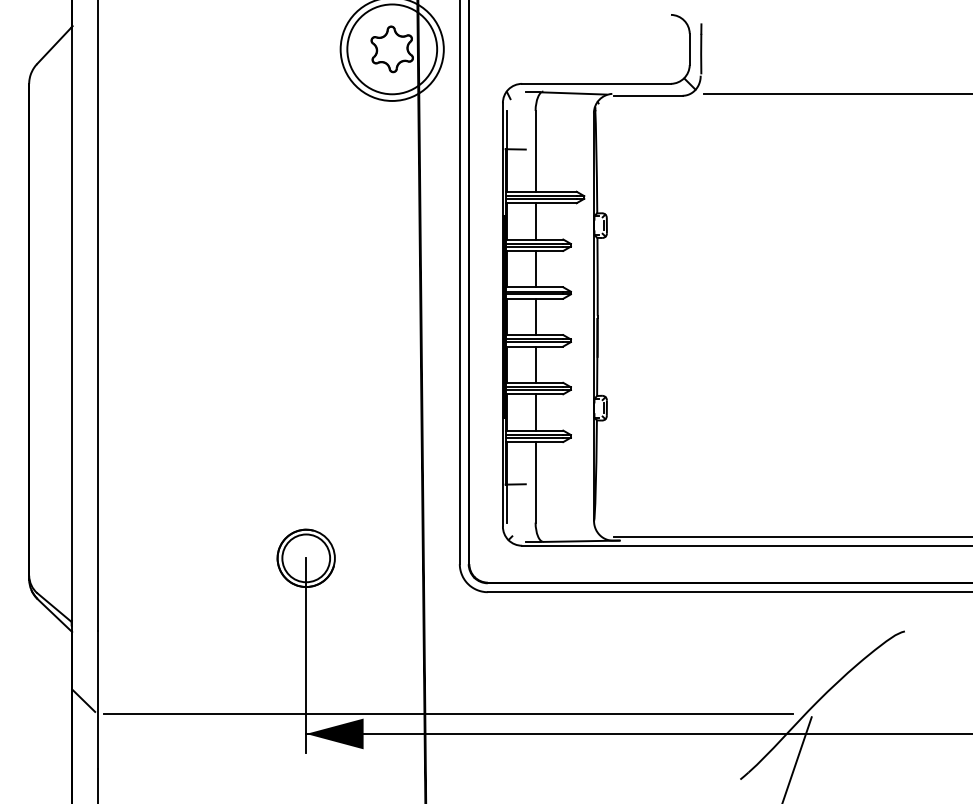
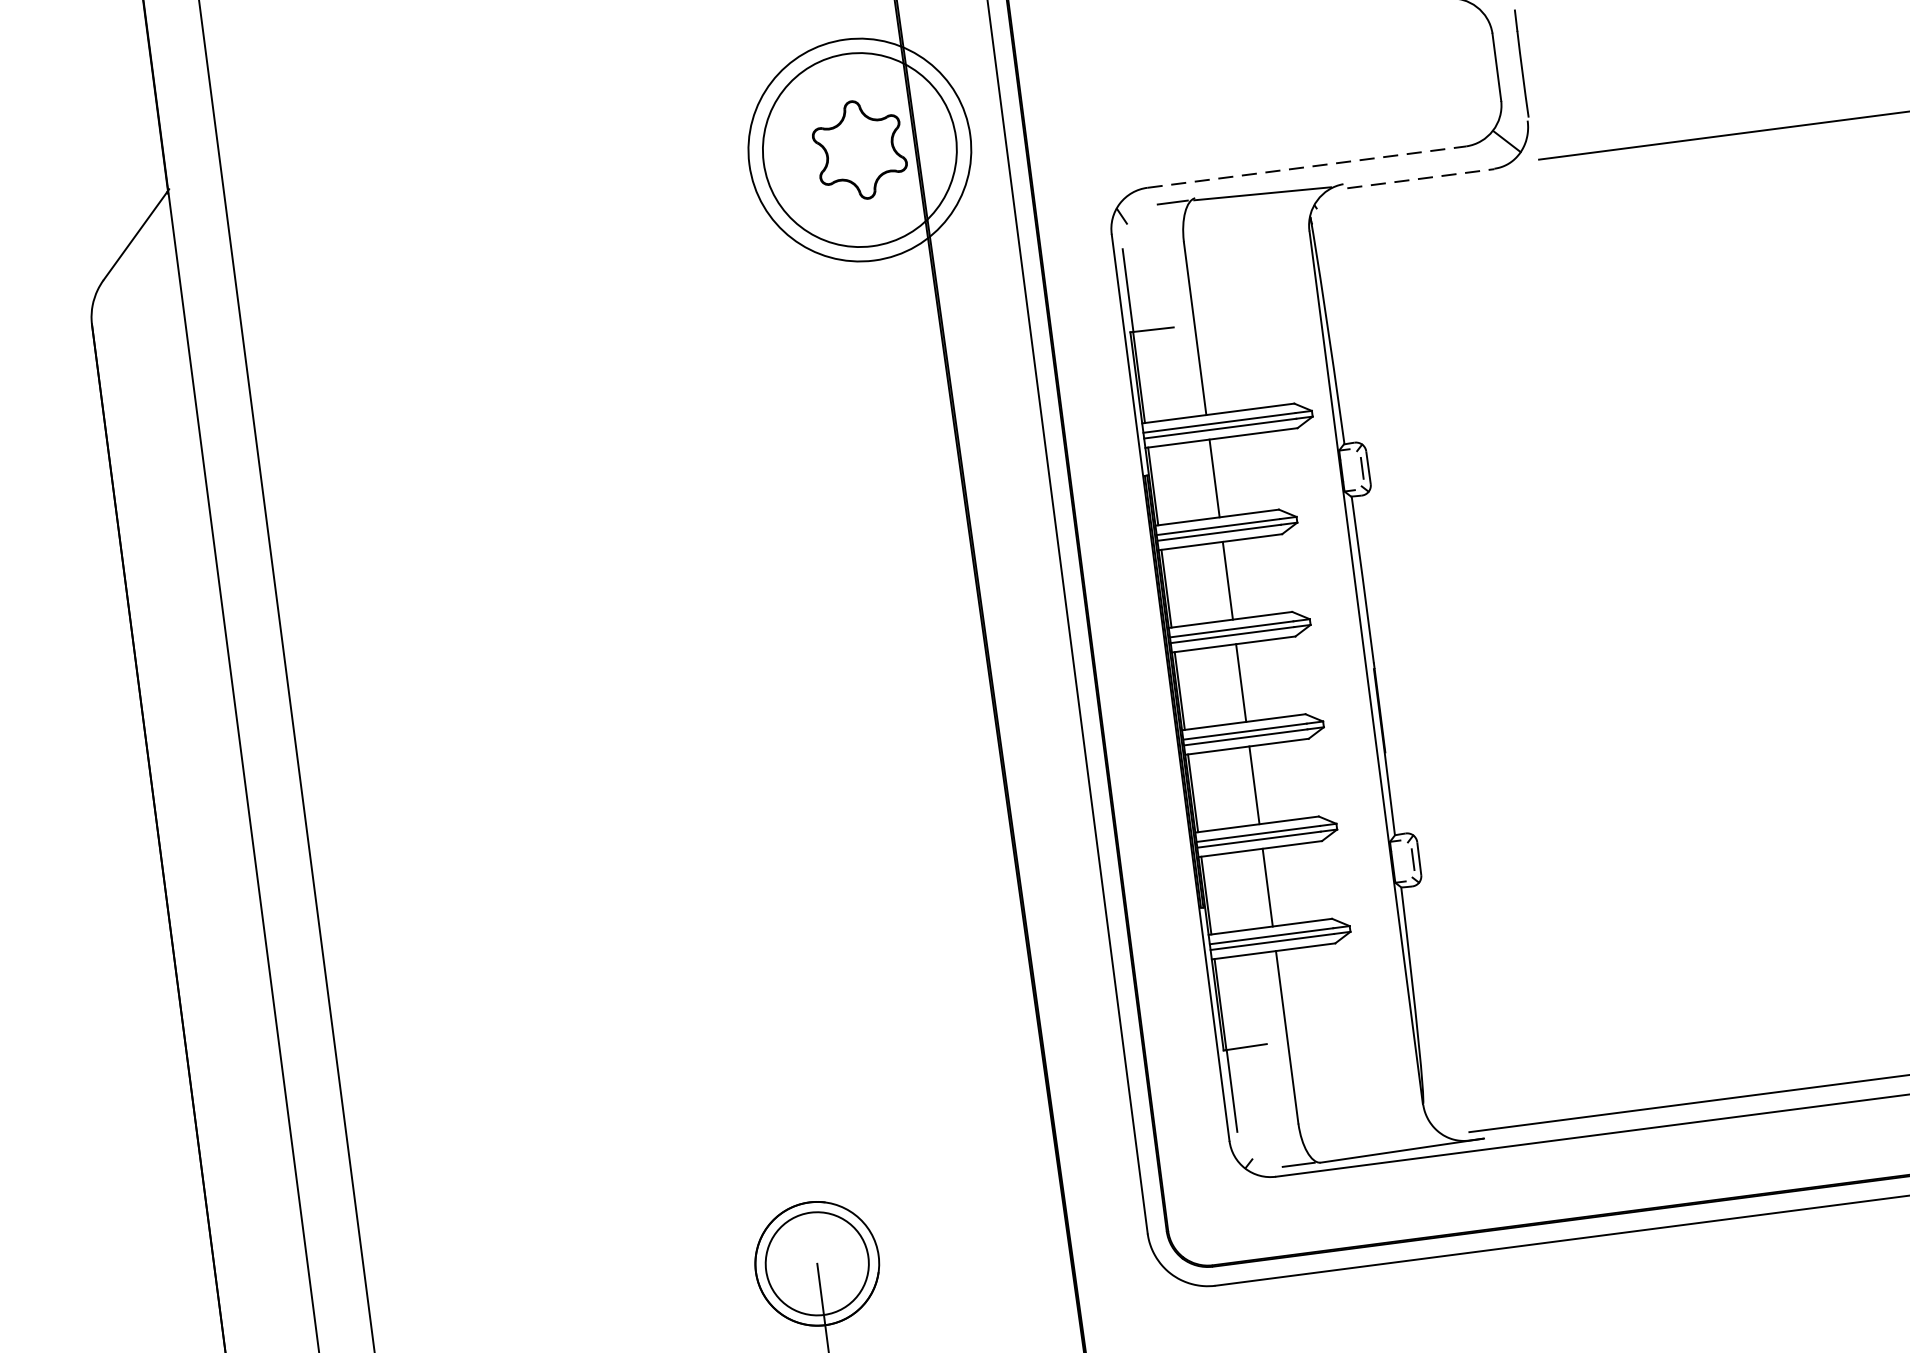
line: (597, 83) -> (1308, 166), solid -> dashed
line: (648, 96) -> (1421, 179), solid -> dashed

